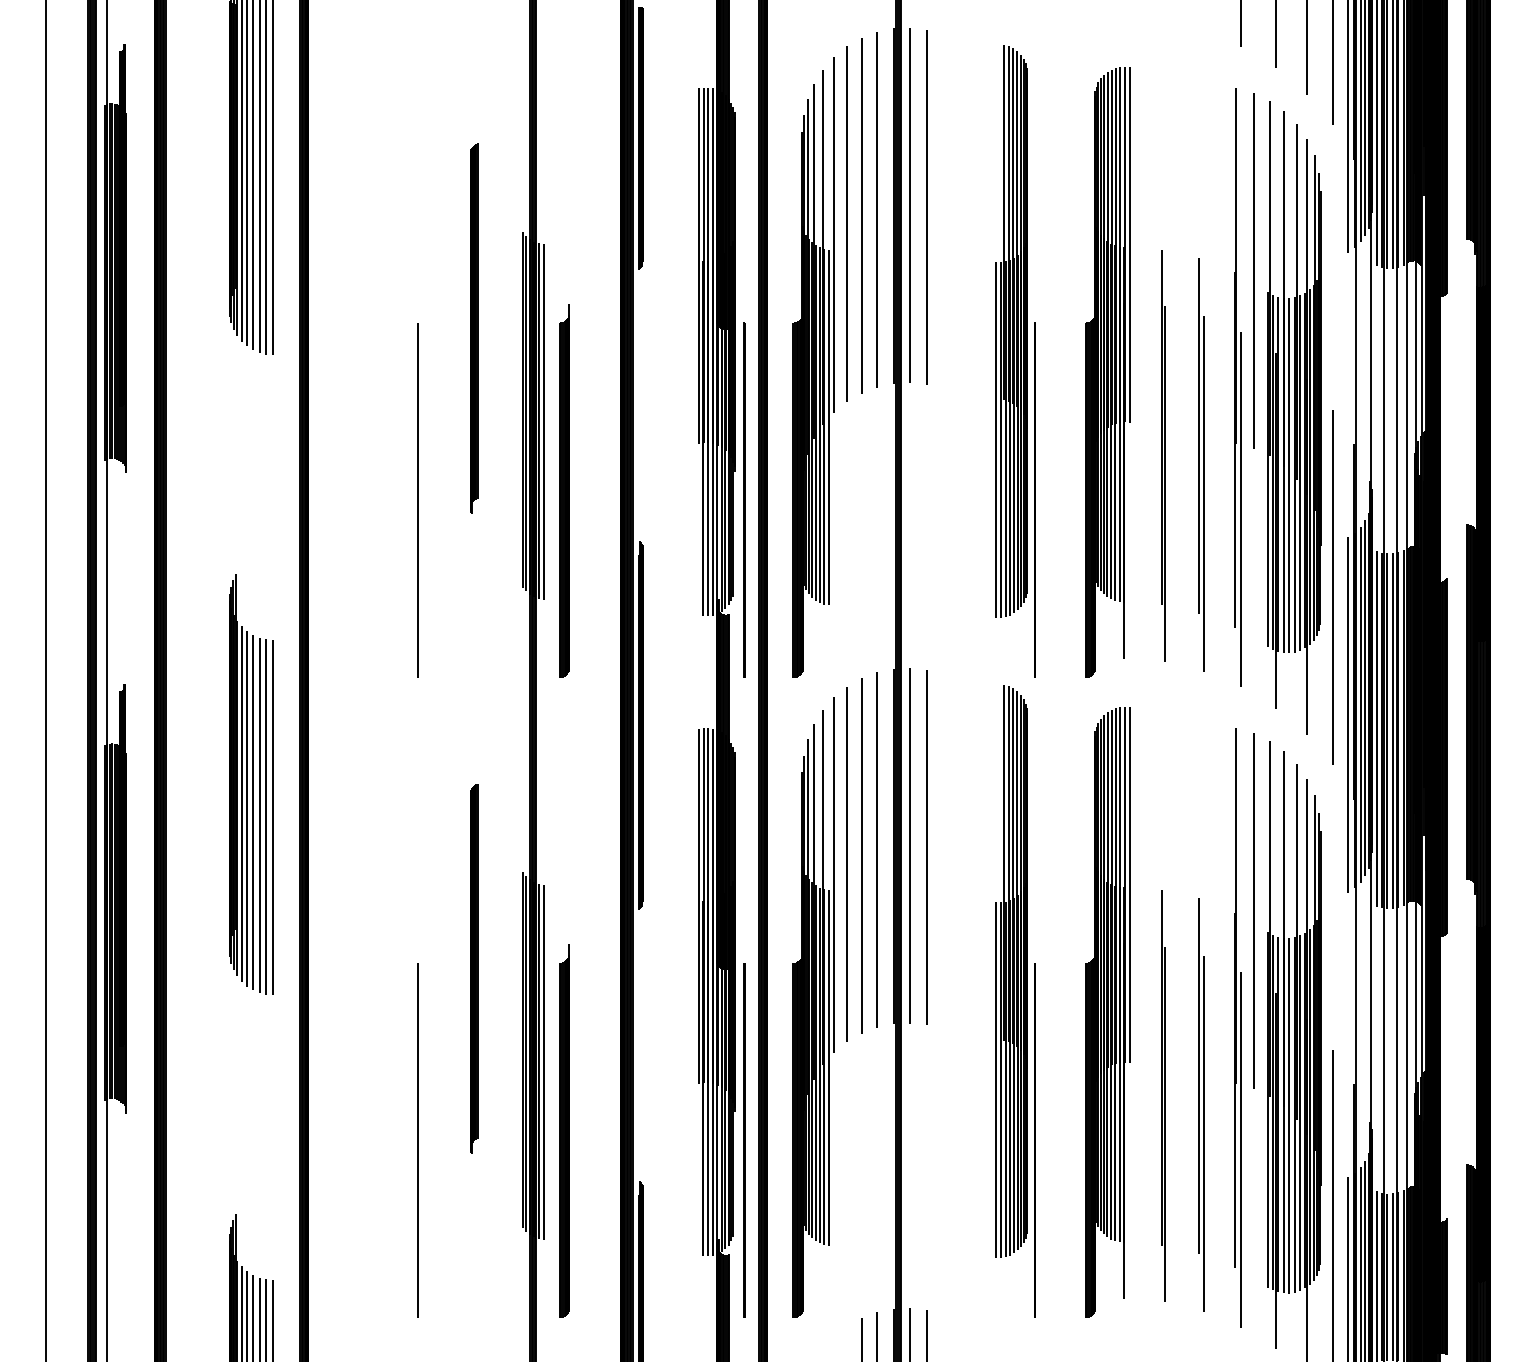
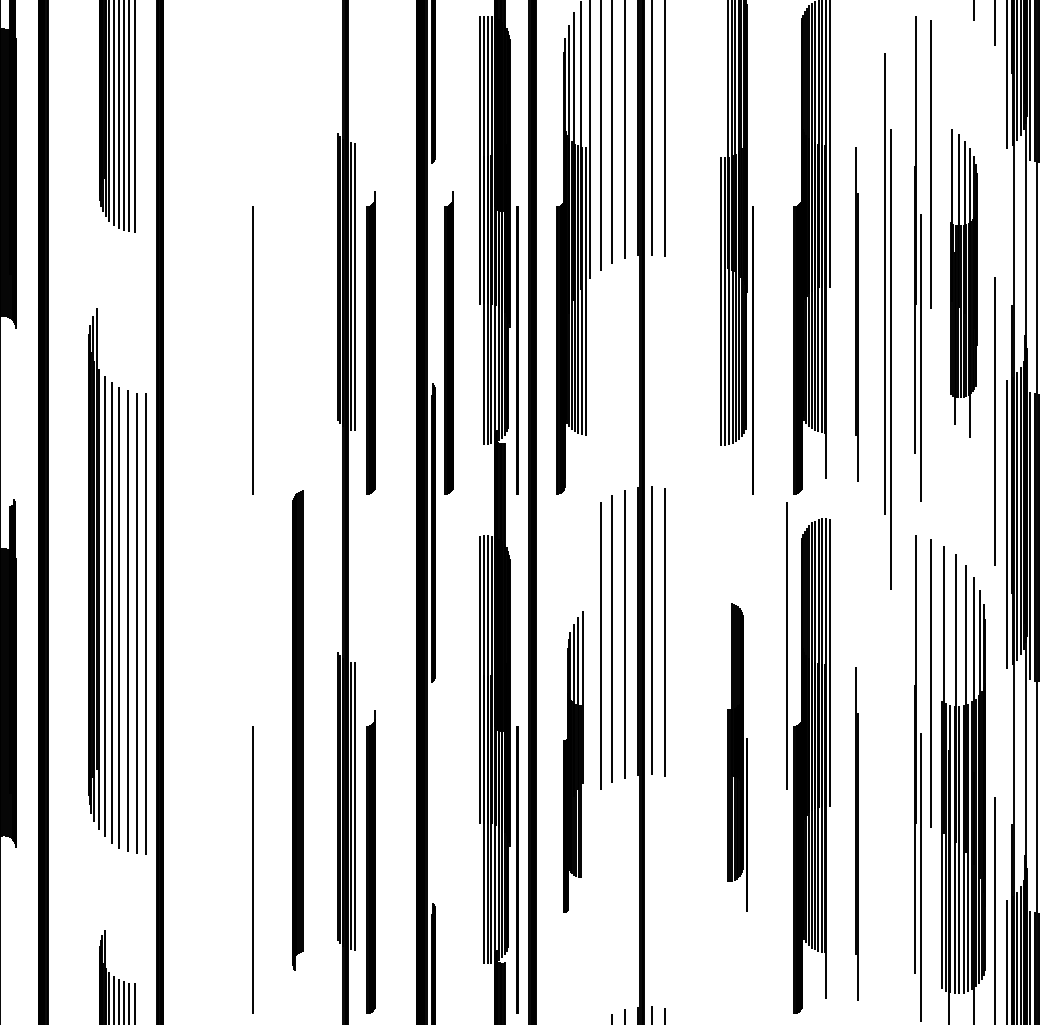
part: (474, 328) -> (298, 211), removed
part: (1294, 417) -> (963, 283), size x0.6
part: (1201, 464) -> (888, 321), size x1.6
part: (660, 490) -> (449, 342), added
part: (251, 784) -> (117, 581), size x1.6
line: (1076, 864) -> (786, 646), added
part: (474, 968) -> (298, 730), size x1.6
part: (1015, 1001) -> (737, 757), size x0.6
part: (813, 1007) -> (573, 762), size x0.6
part: (1201, 1104) -> (888, 840), removed

